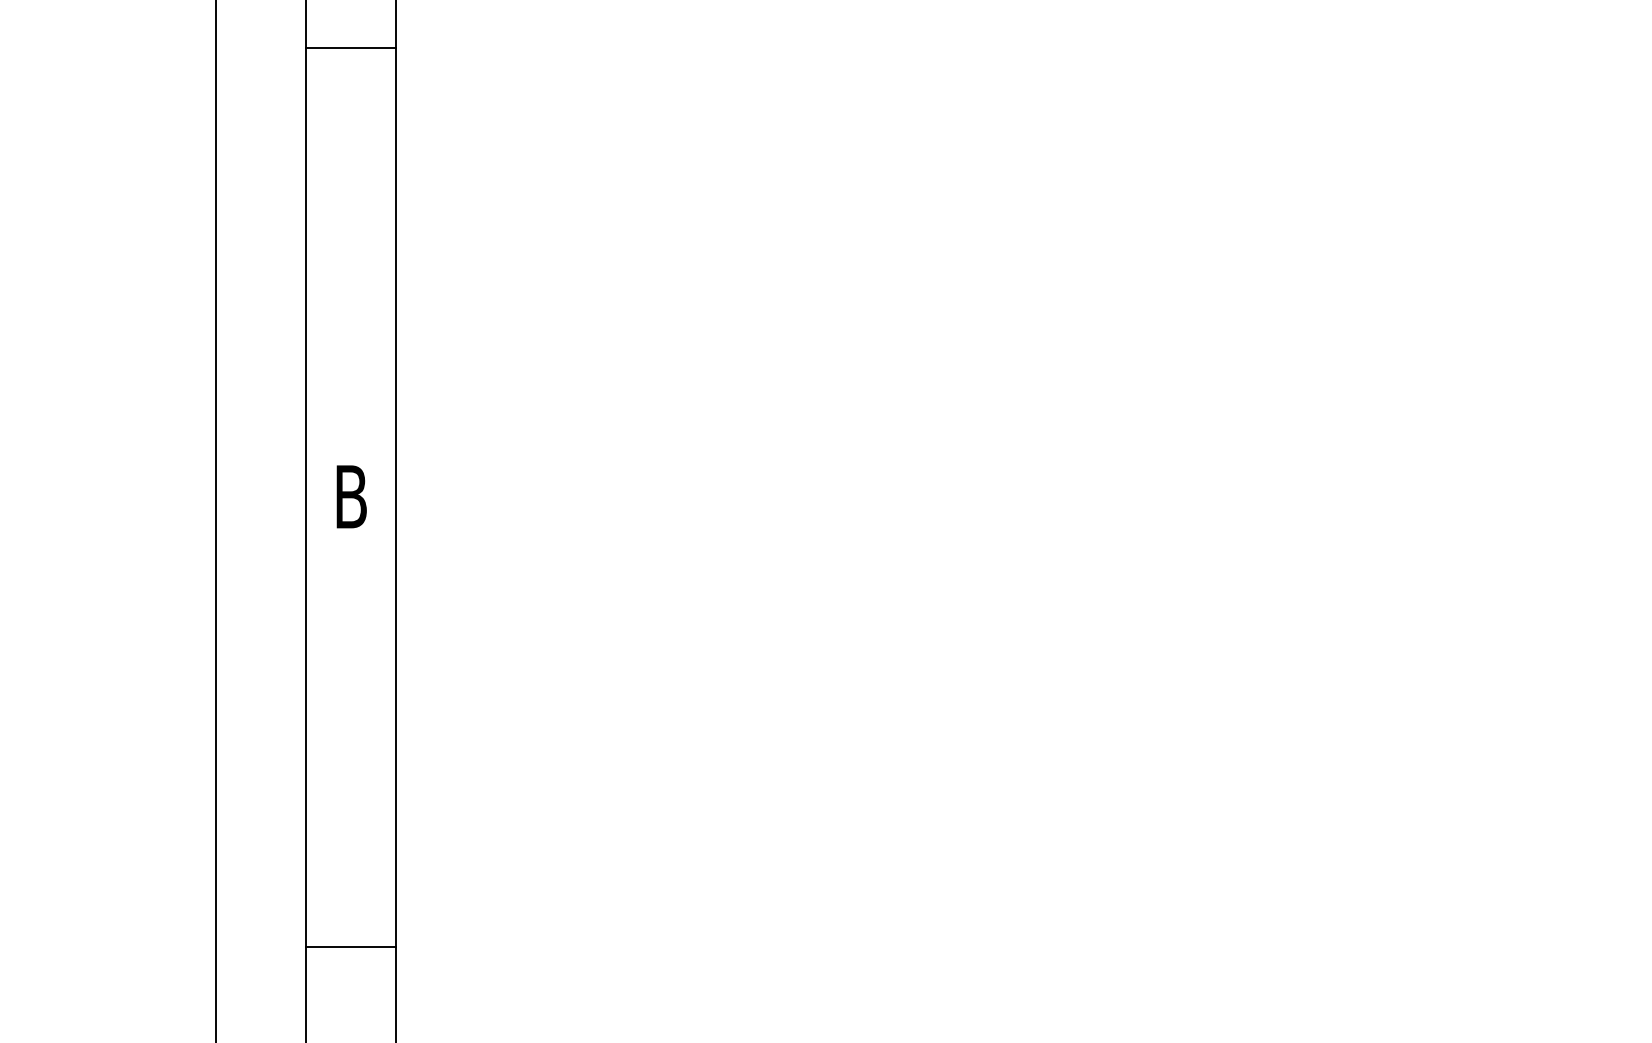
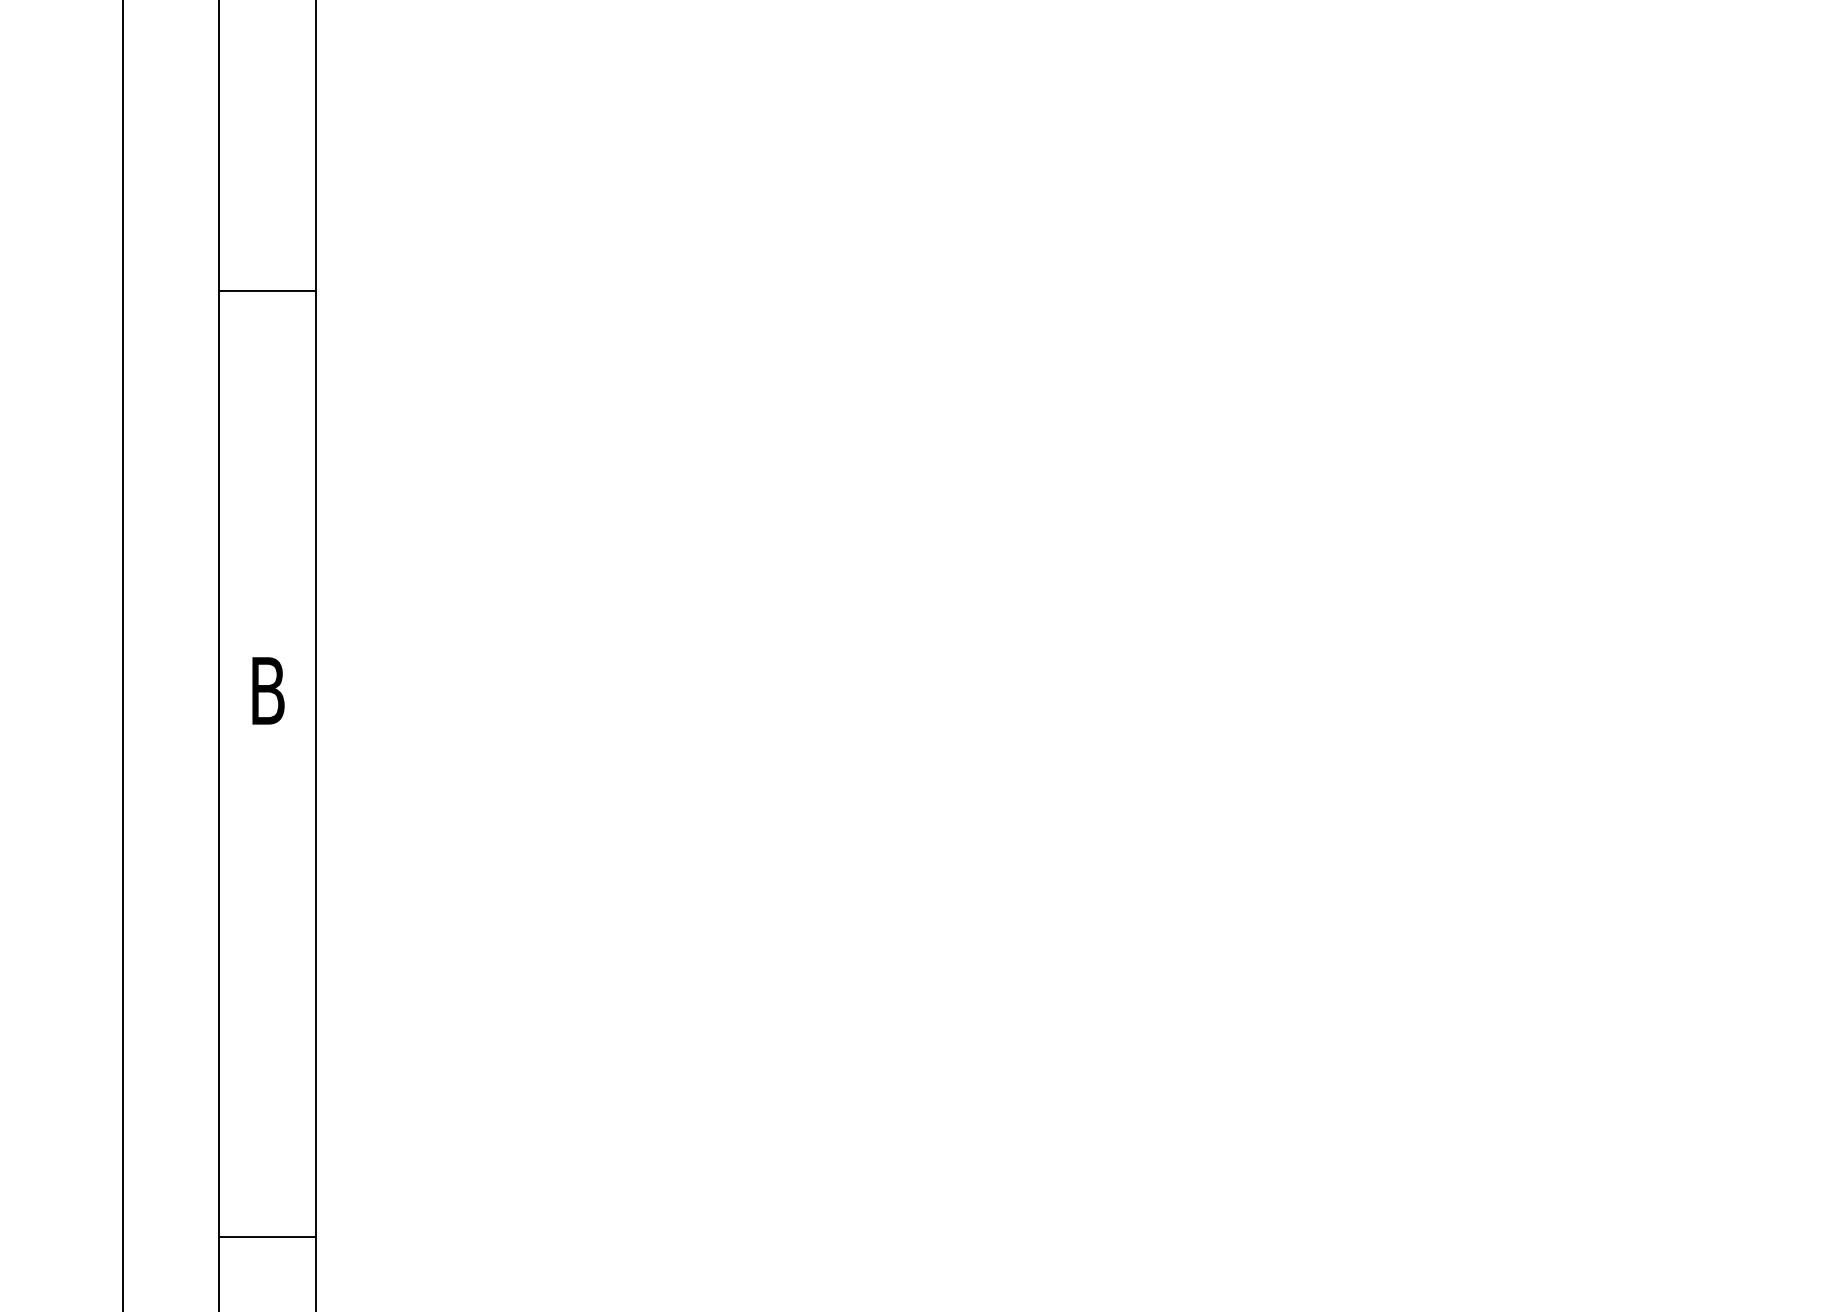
line: (350, 48) -> (267, 290), moved
line: (350, 946) -> (267, 1236), moved

